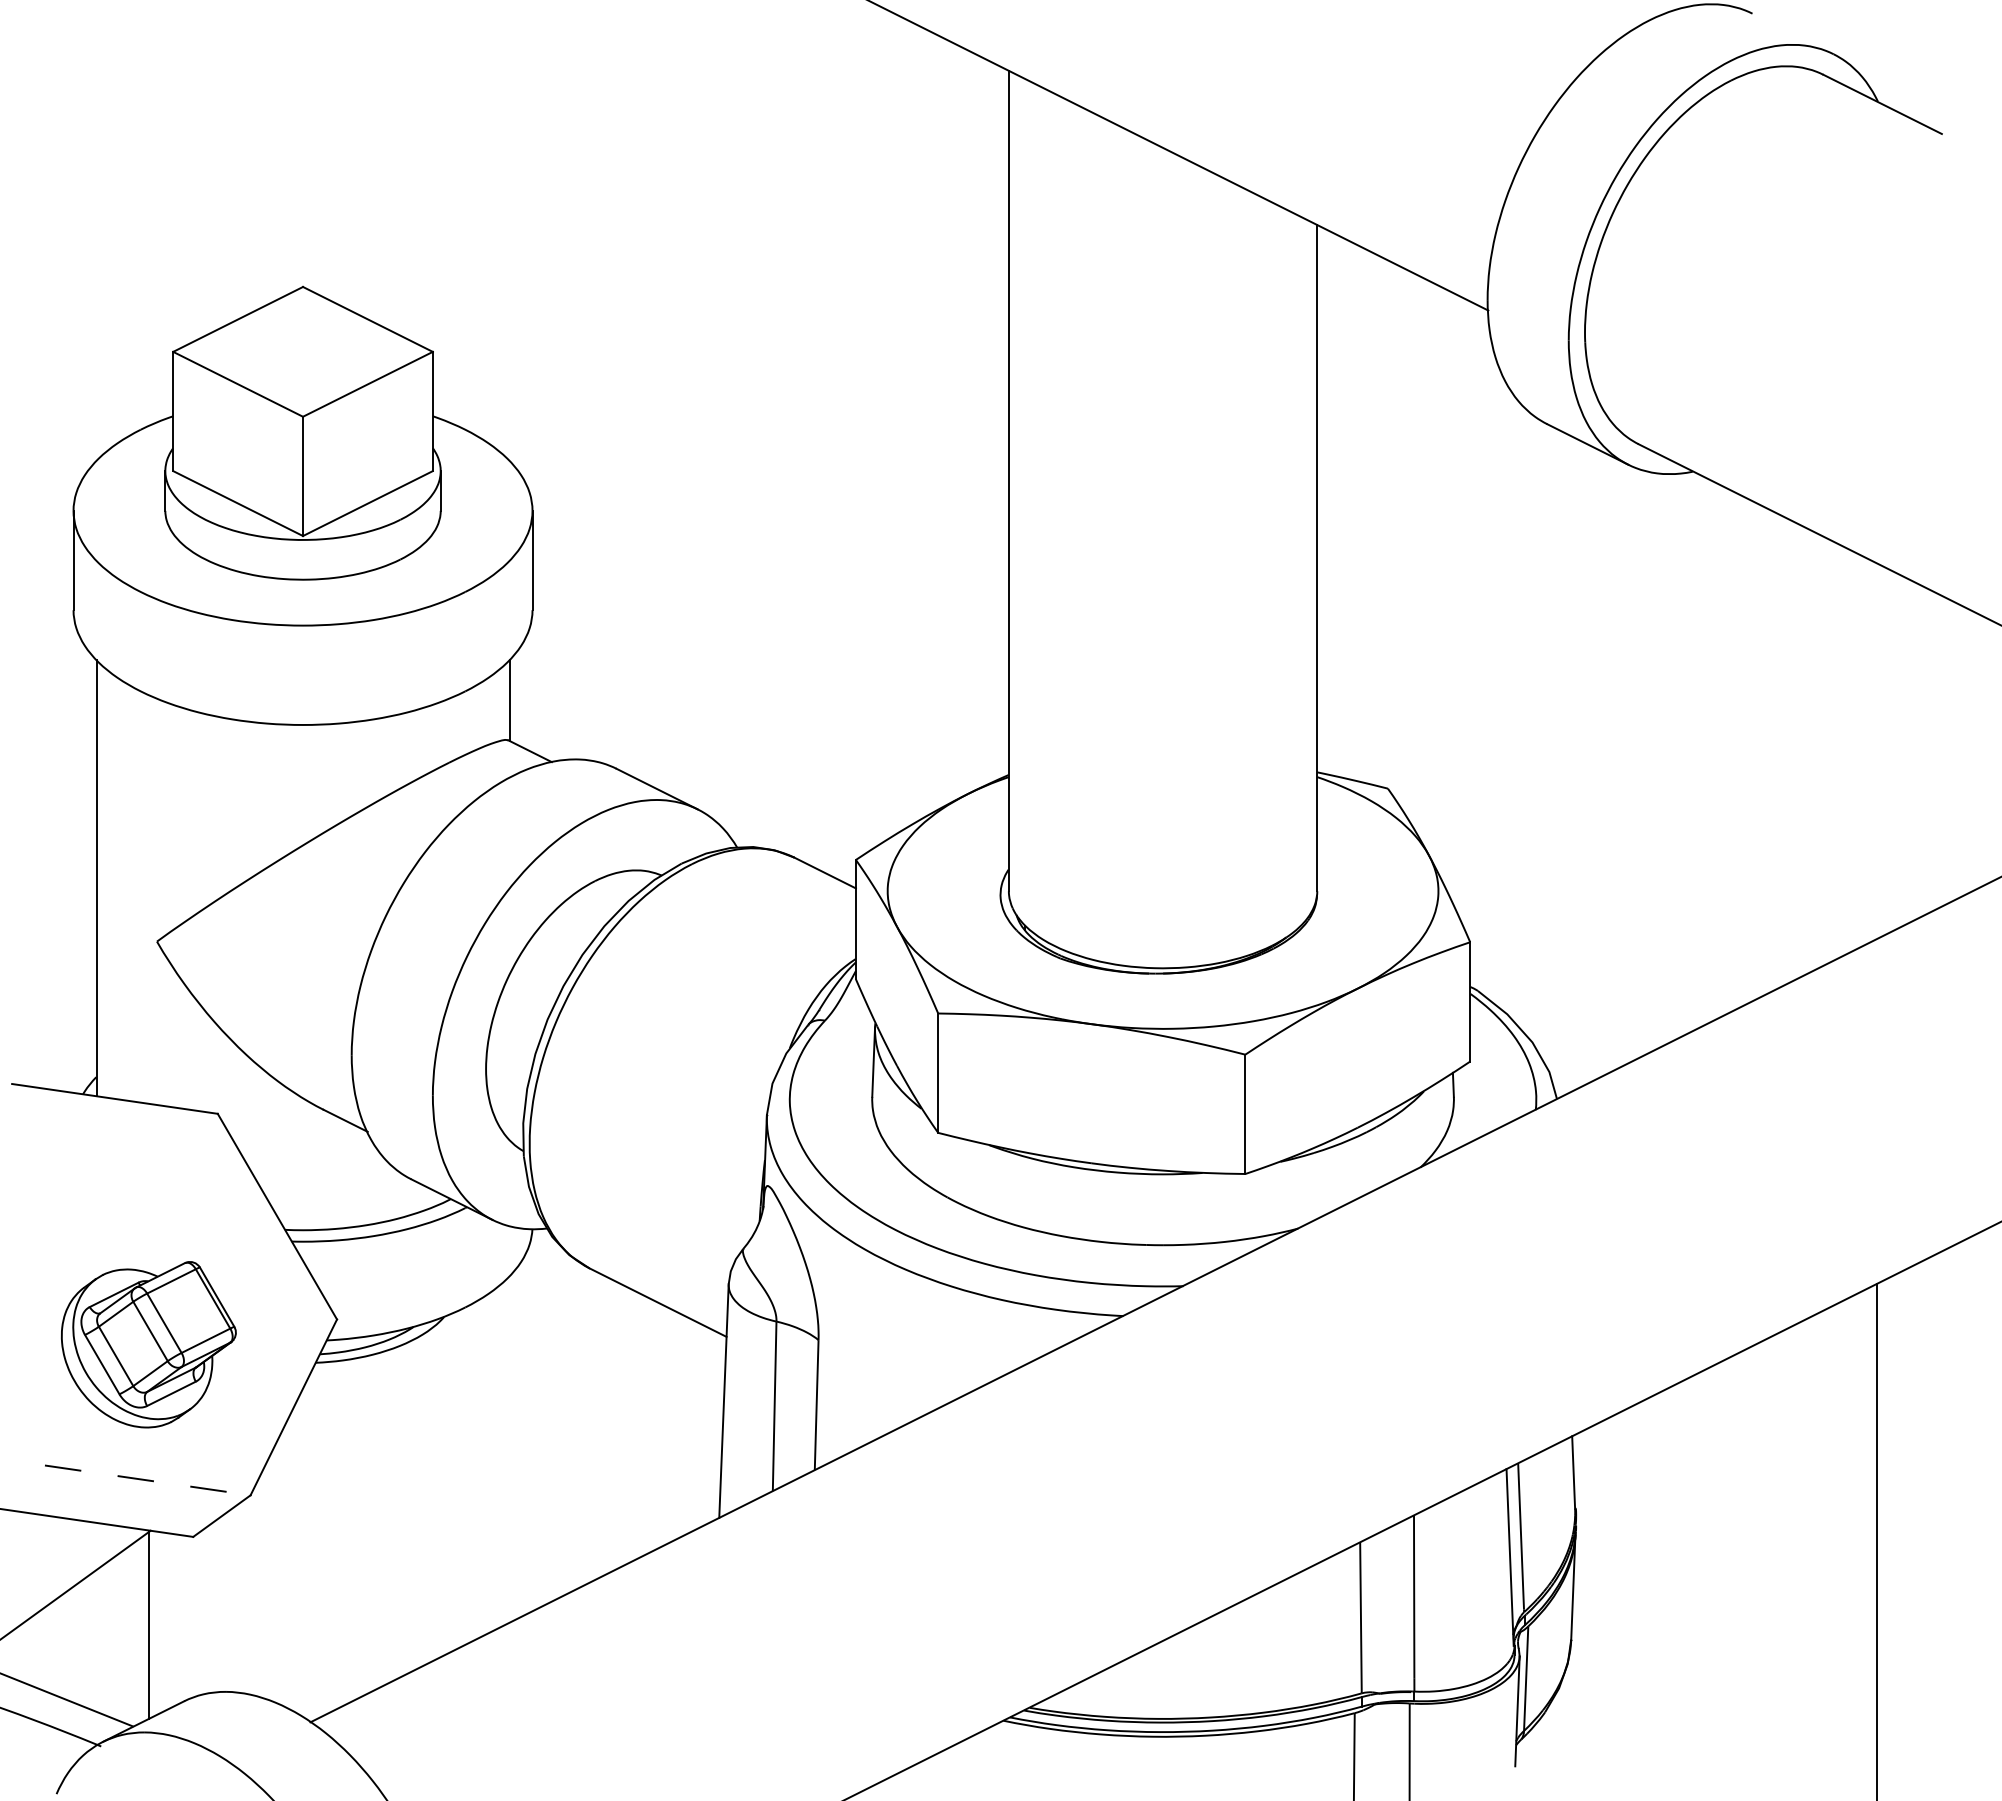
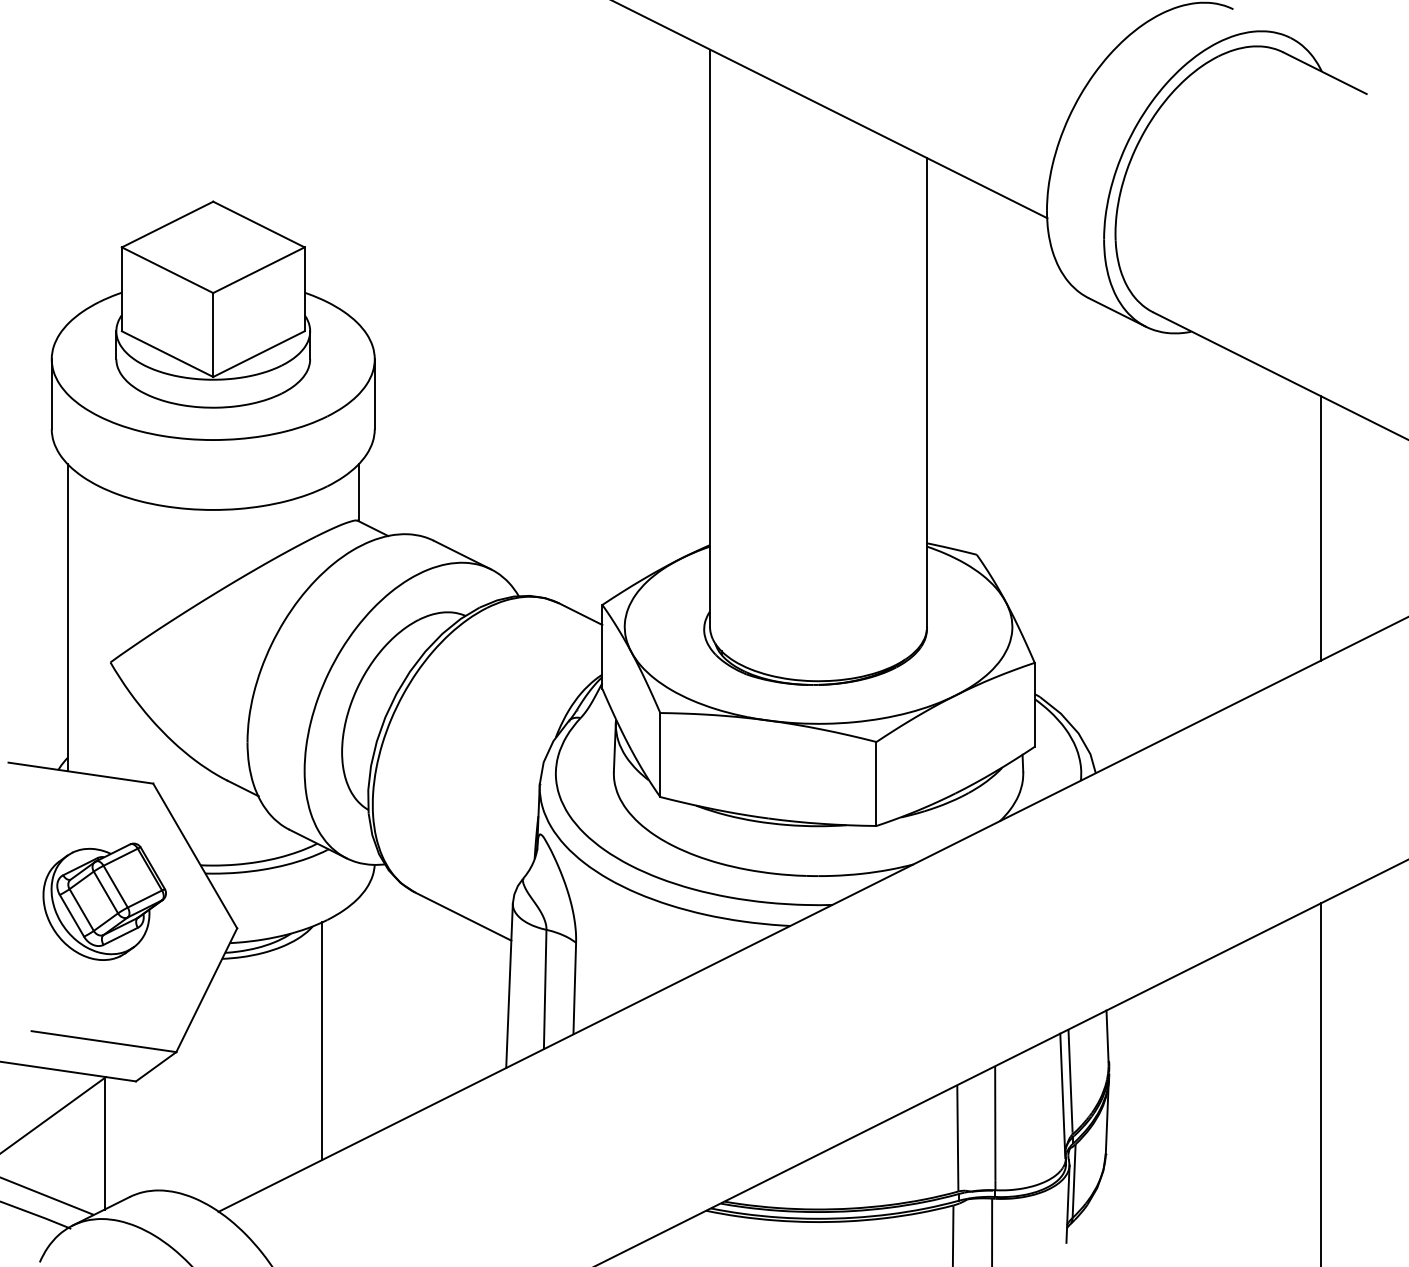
line: (1877, 751) -> (1321, 528), added
part: (148, 1344) -> (104, 901), moved
line: (457, 1479) -> (321, 1041), added
line: (147, 1480) -> (103, 1041), dashed -> solid

